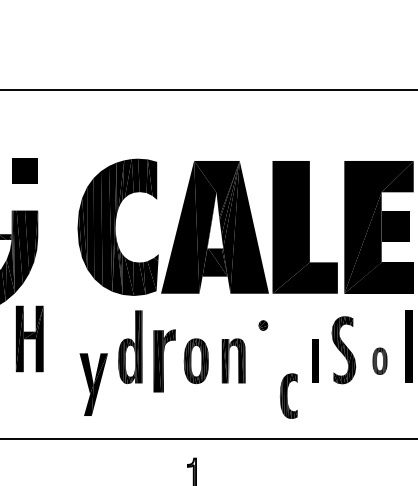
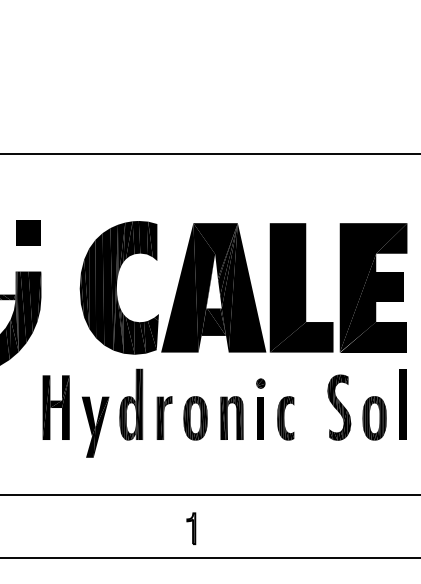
part: (29, 338) -> (55, 407), moved
part: (164, 360) -> (164, 417), size x0.71
part: (315, 361) -> (260, 418), moved
part: (379, 361) -> (374, 418), size x1.67
part: (93, 383) -> (95, 426), moved
part: (288, 396) -> (285, 418), moved

